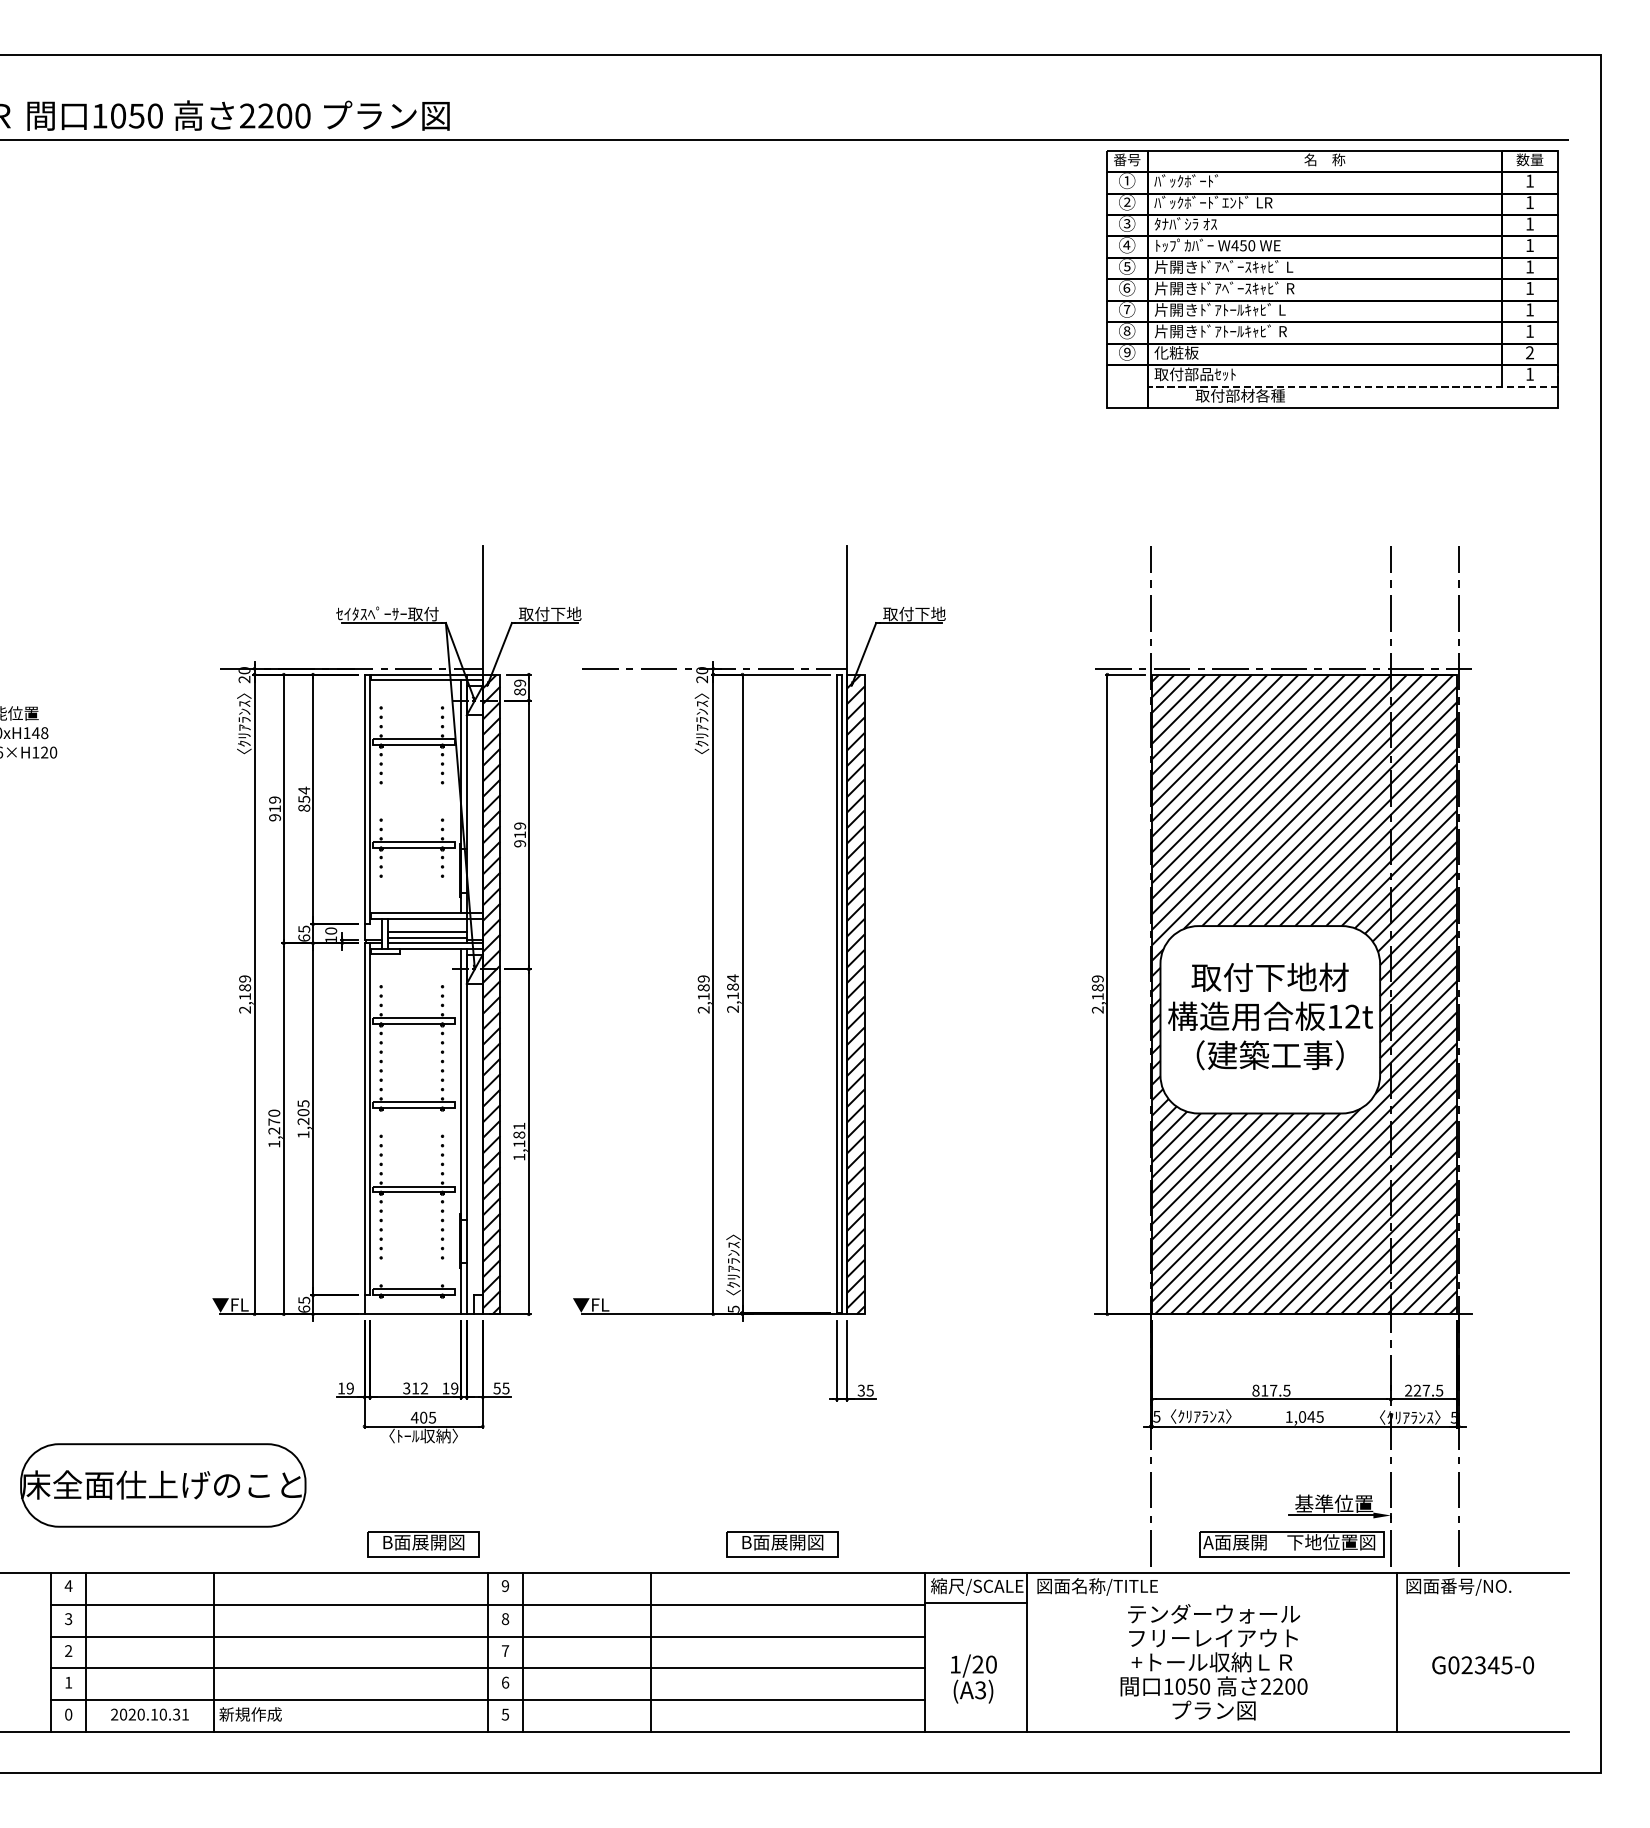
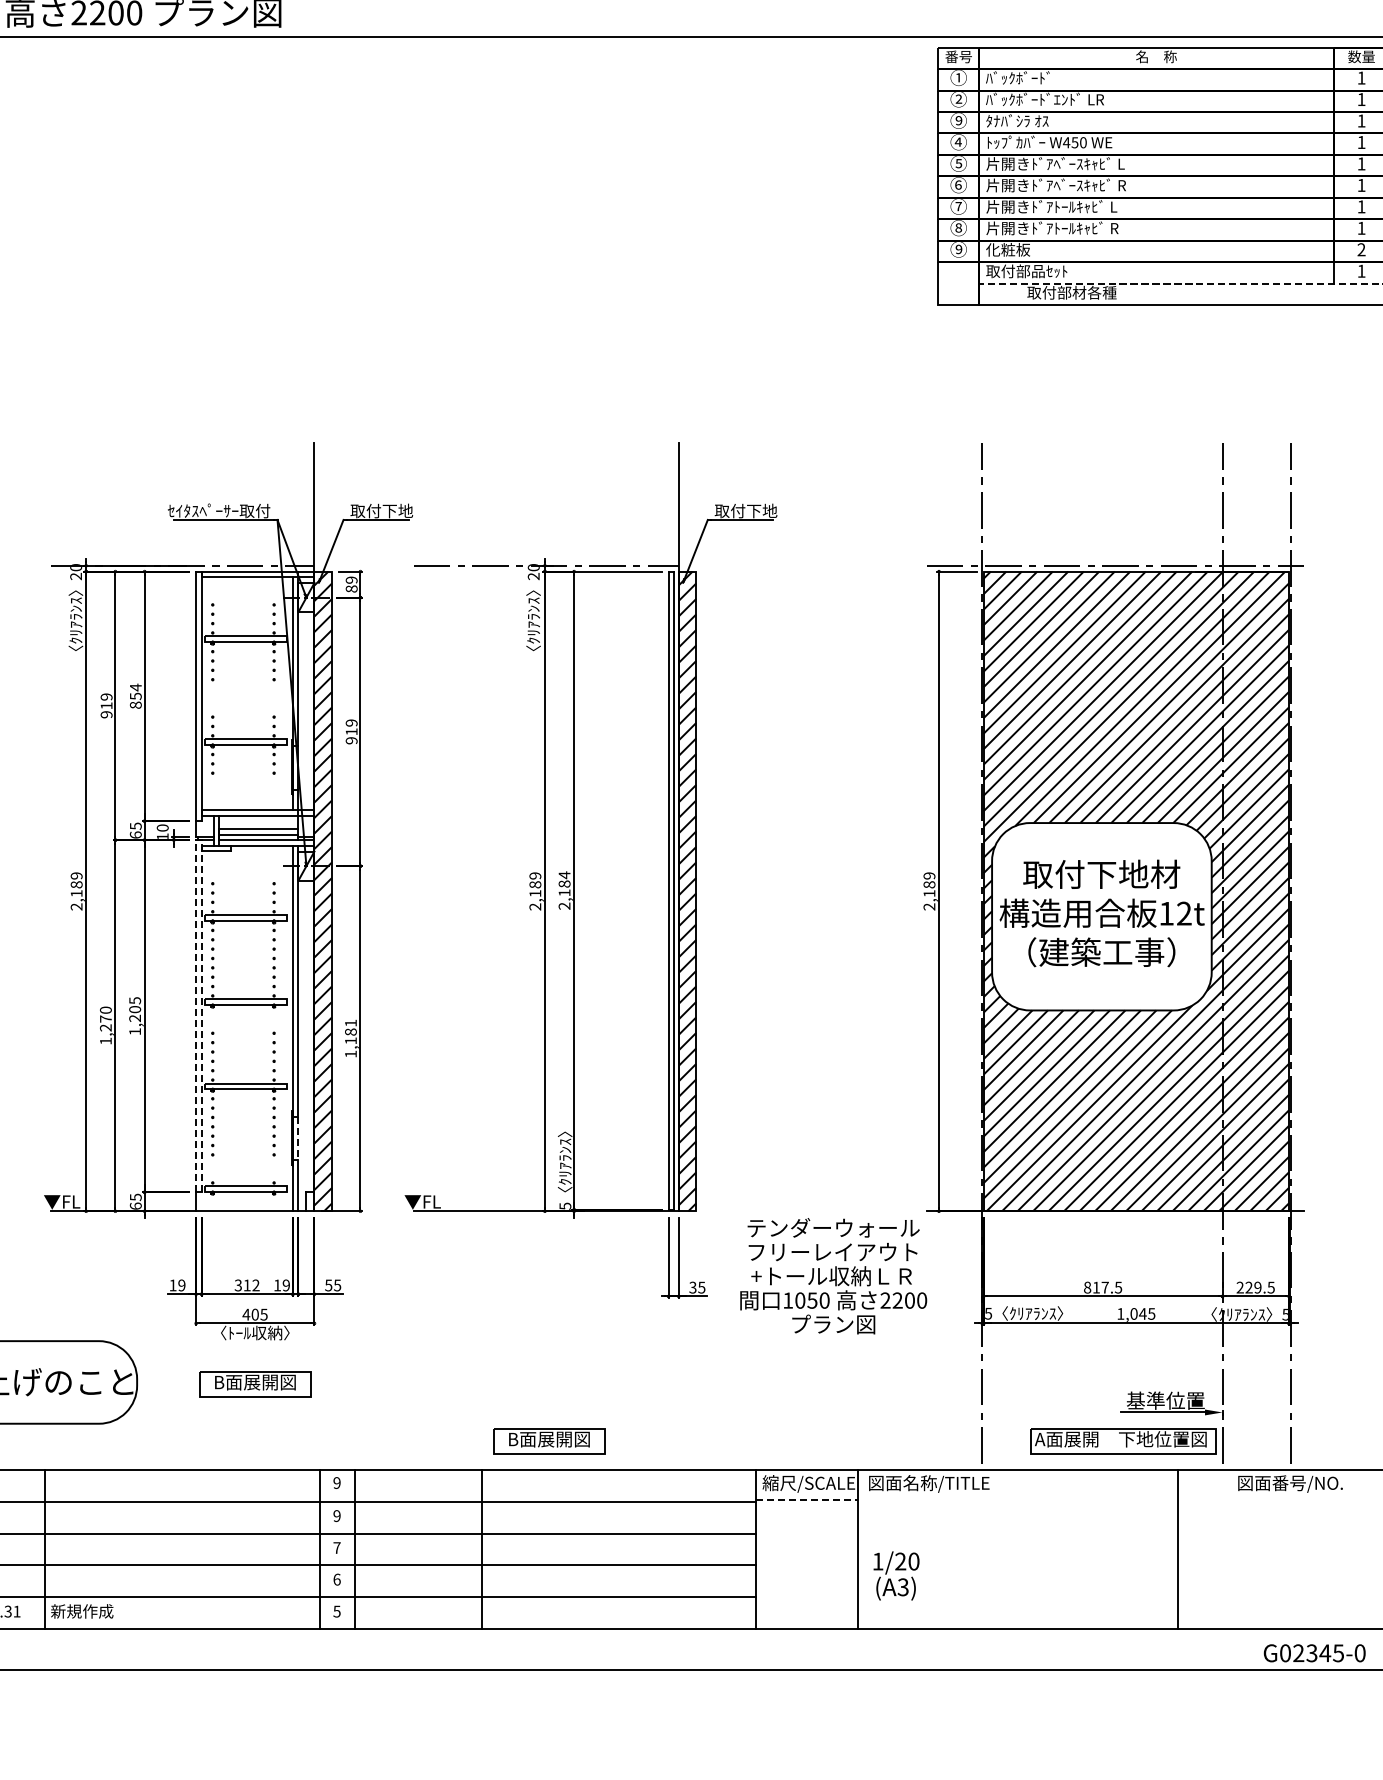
text: (1127, 223) -> (959, 120), ③ -> ⑨
line: (364, 1118) -> (196, 1015), solid -> dashed
line: (370, 1118) -> (202, 1015), solid -> dashed
line: (466, 1241) -> (298, 1138), solid -> dashed
text: (1425, 1390) -> (1257, 1287), 227.5 -> 229.5
part: (423, 1544) -> (255, 1384), moved
part: (782, 1544) -> (549, 1441), moved
line: (976, 1603) -> (808, 1500), solid -> dashed
text: (505, 1618) -> (337, 1515), 8 -> 9
line: (1397, 1652) -> (1178, 1549), moved
text: (1213, 1662) -> (833, 1276), moved
text: (1482, 1665) -> (1314, 1653), moved
text: (973, 1678) -> (896, 1575), moved

